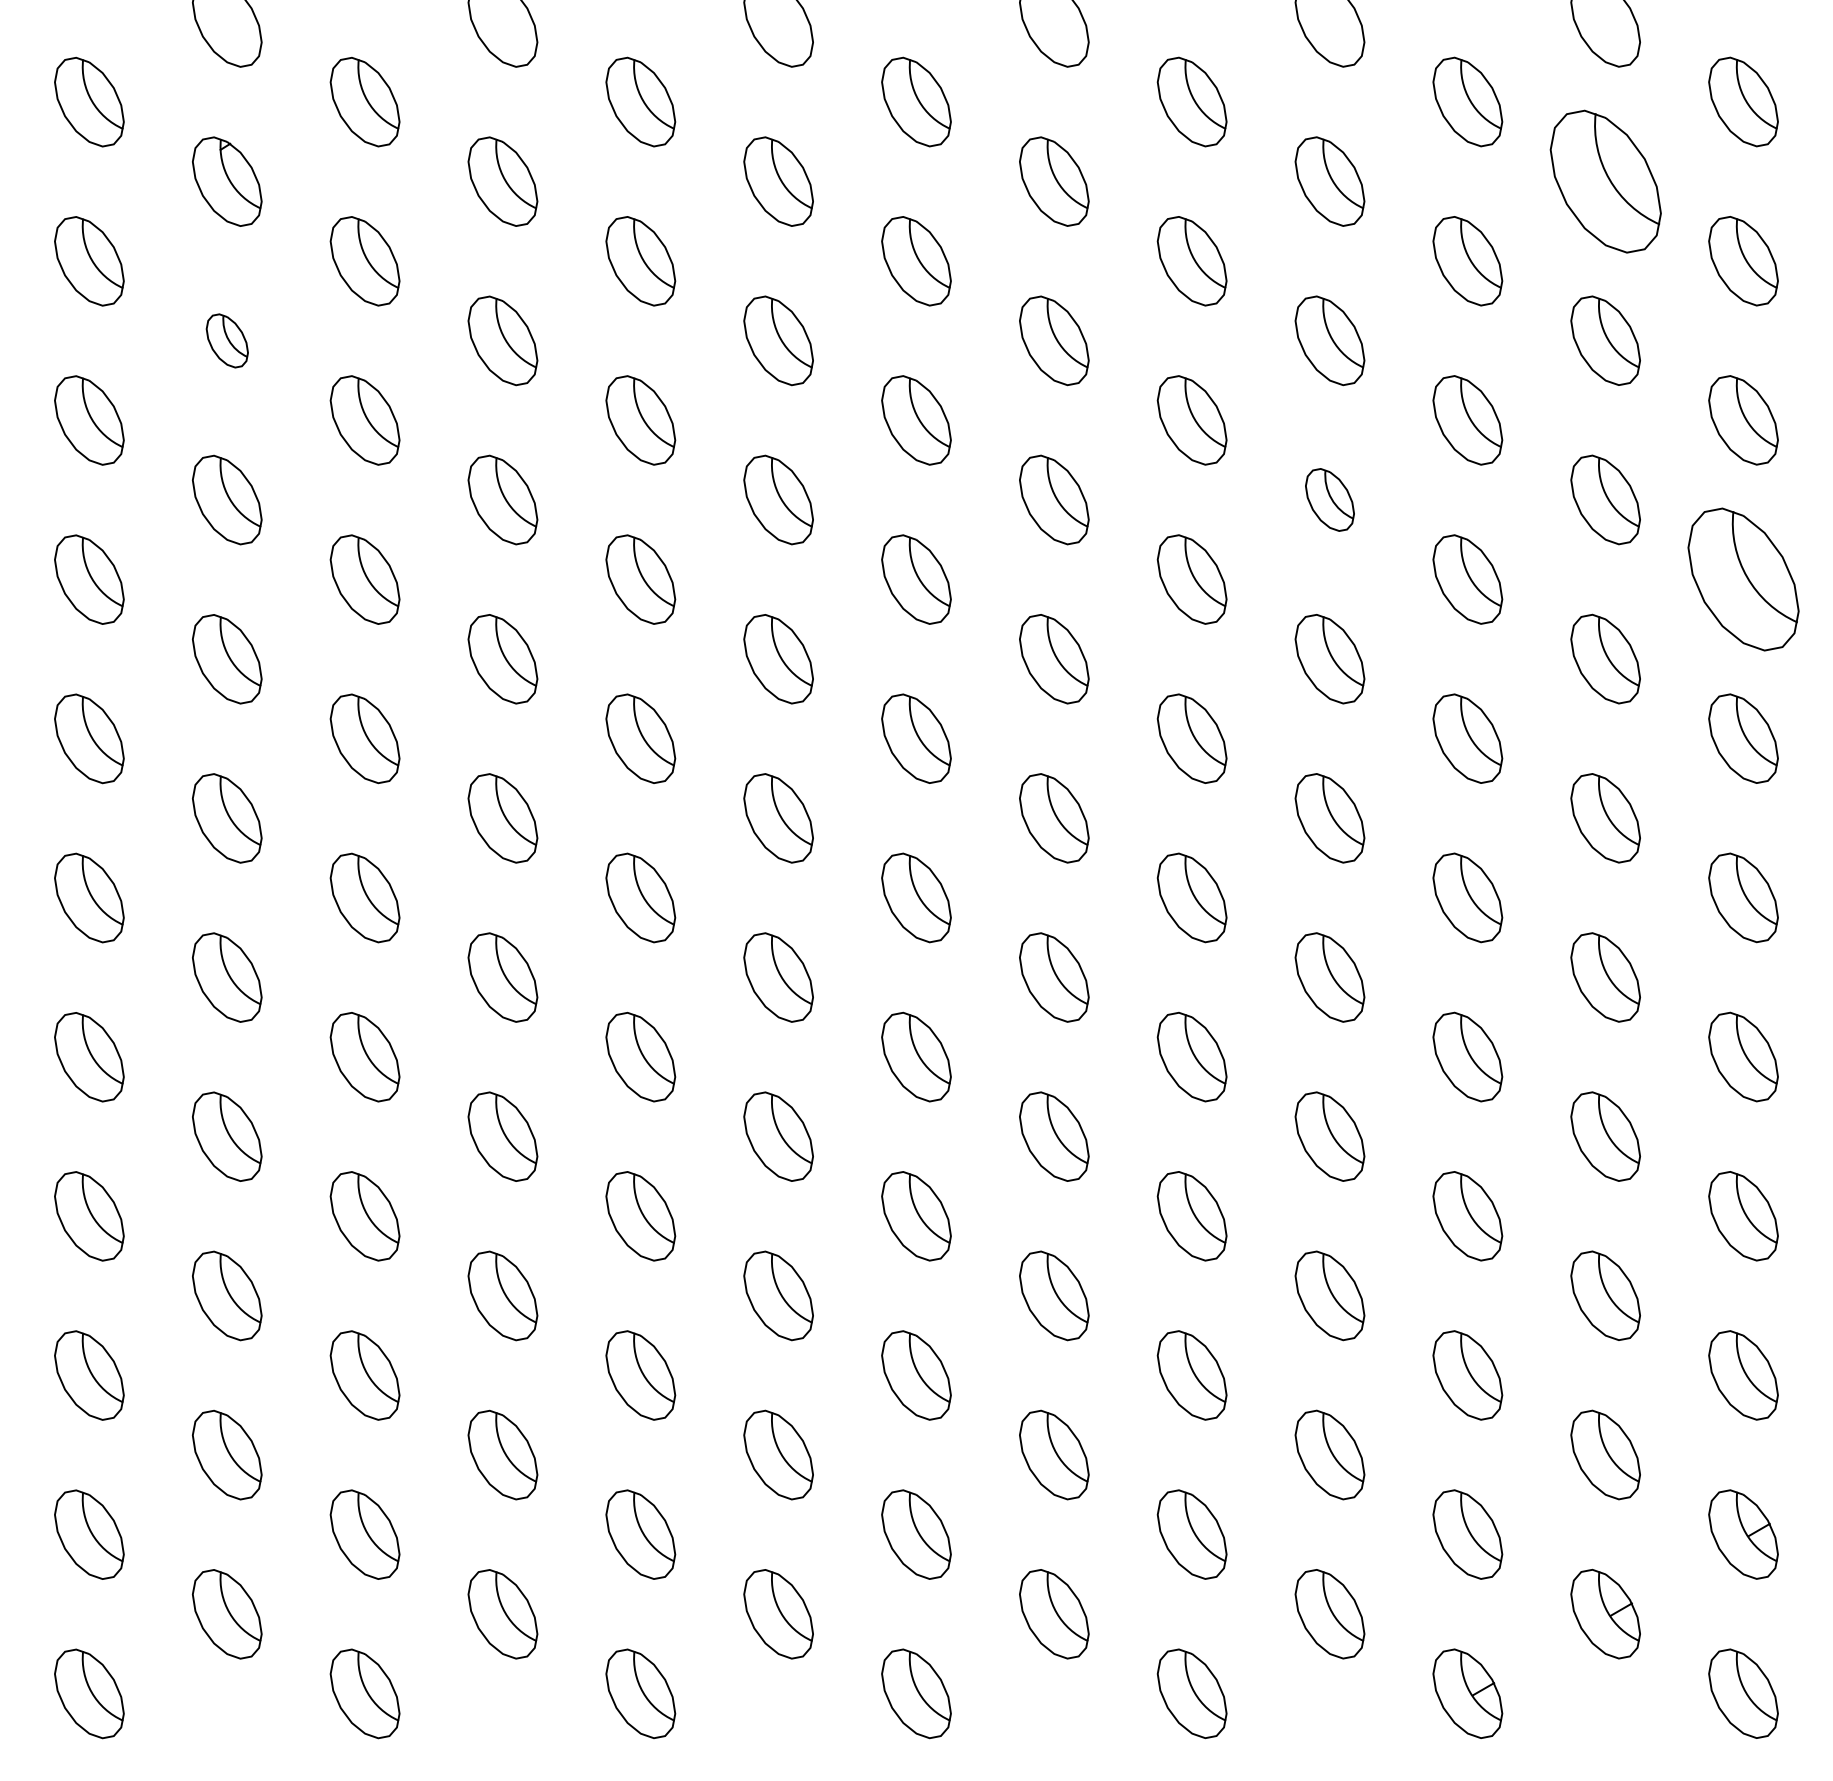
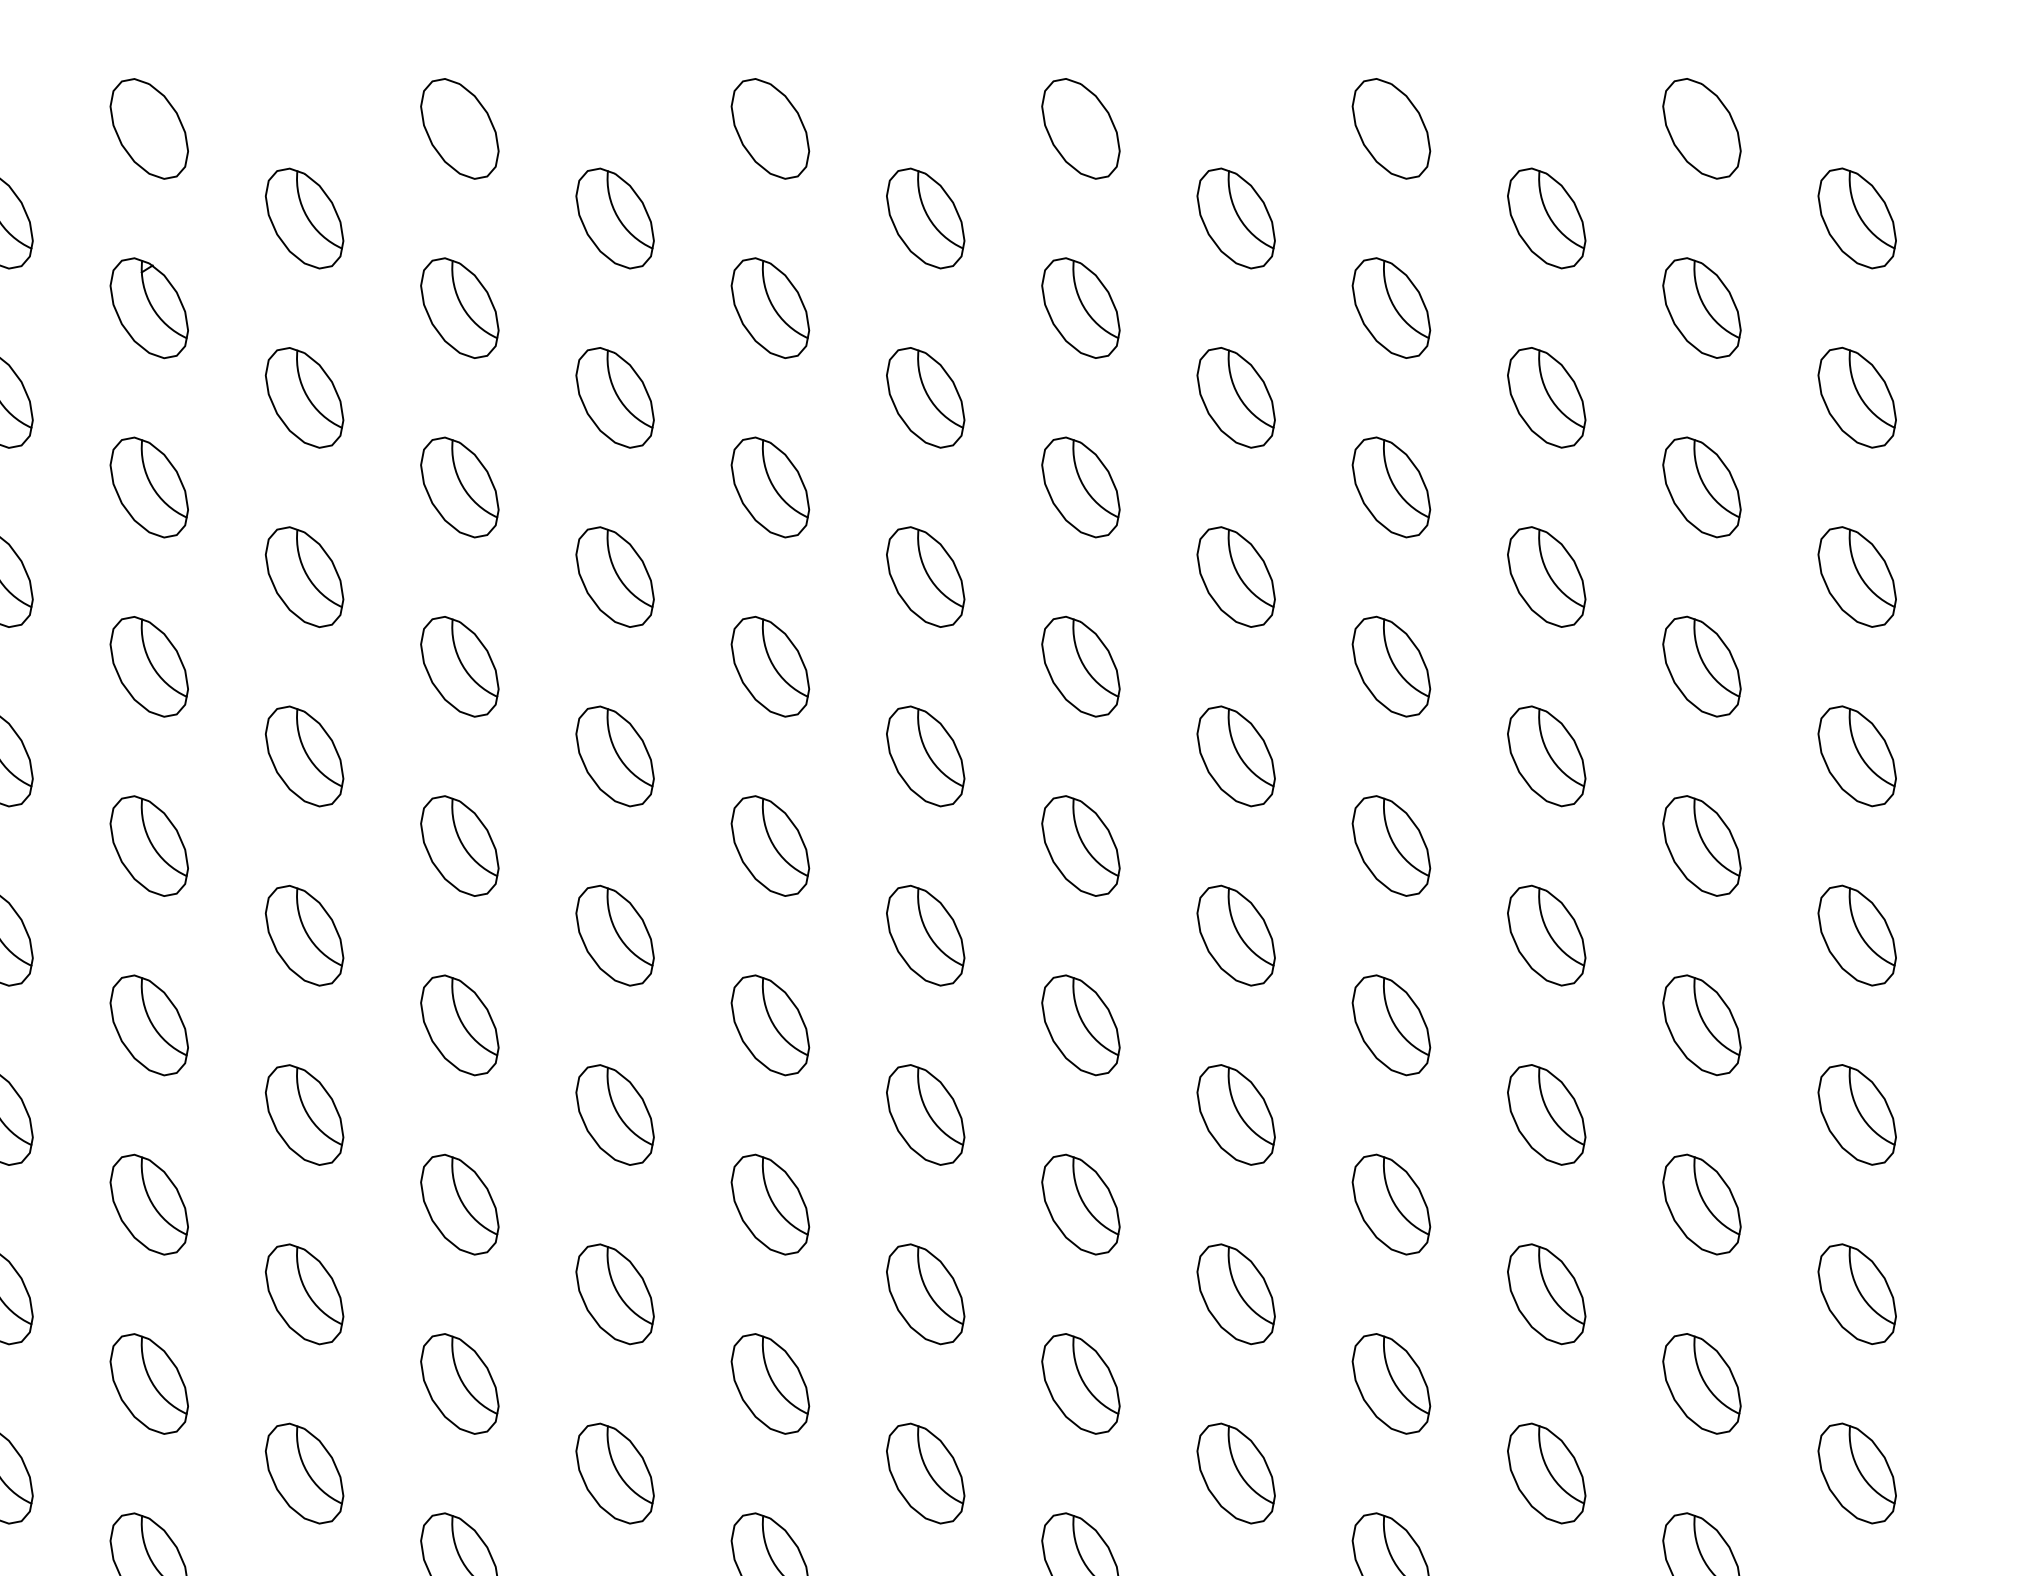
part: (1605, 181) -> (1701, 307), size x0.62
part: (227, 340) -> (149, 487), size x1.67
part: (1329, 499) -> (1390, 666), size x1.43
part: (1743, 579) -> (1857, 756), size x0.62

